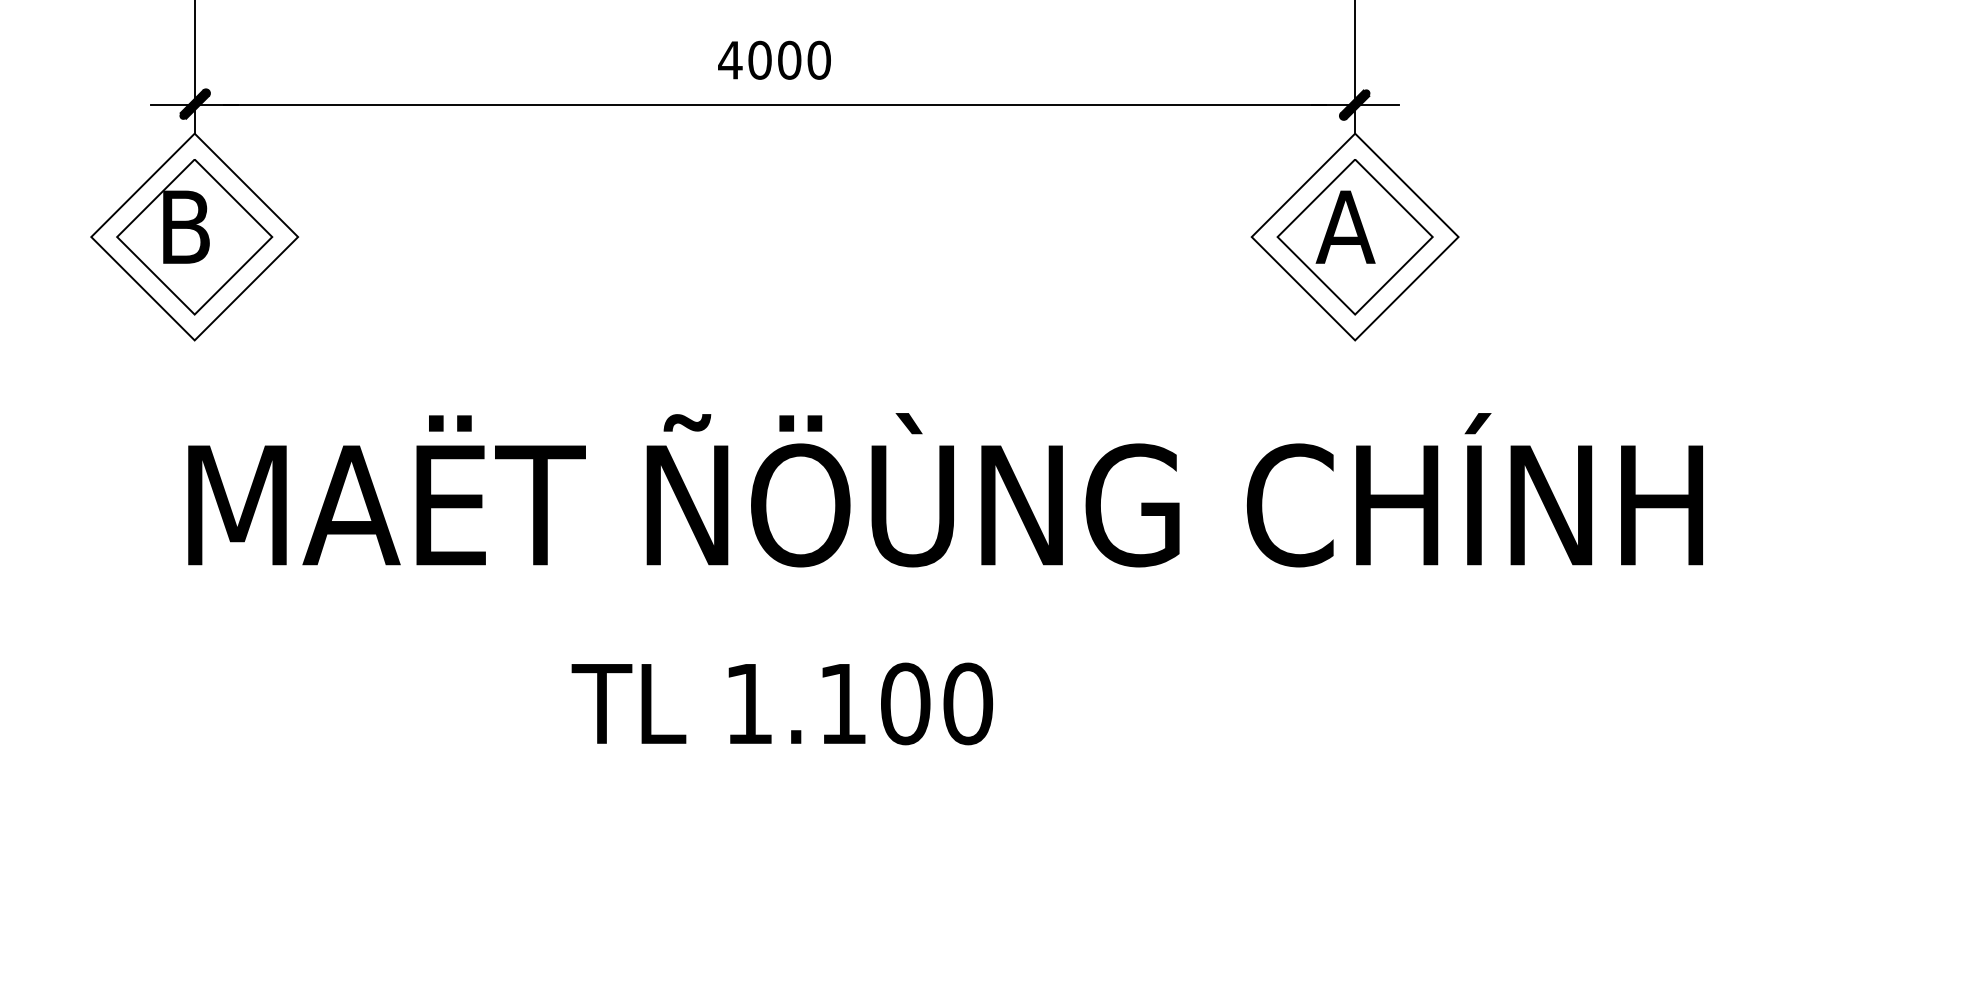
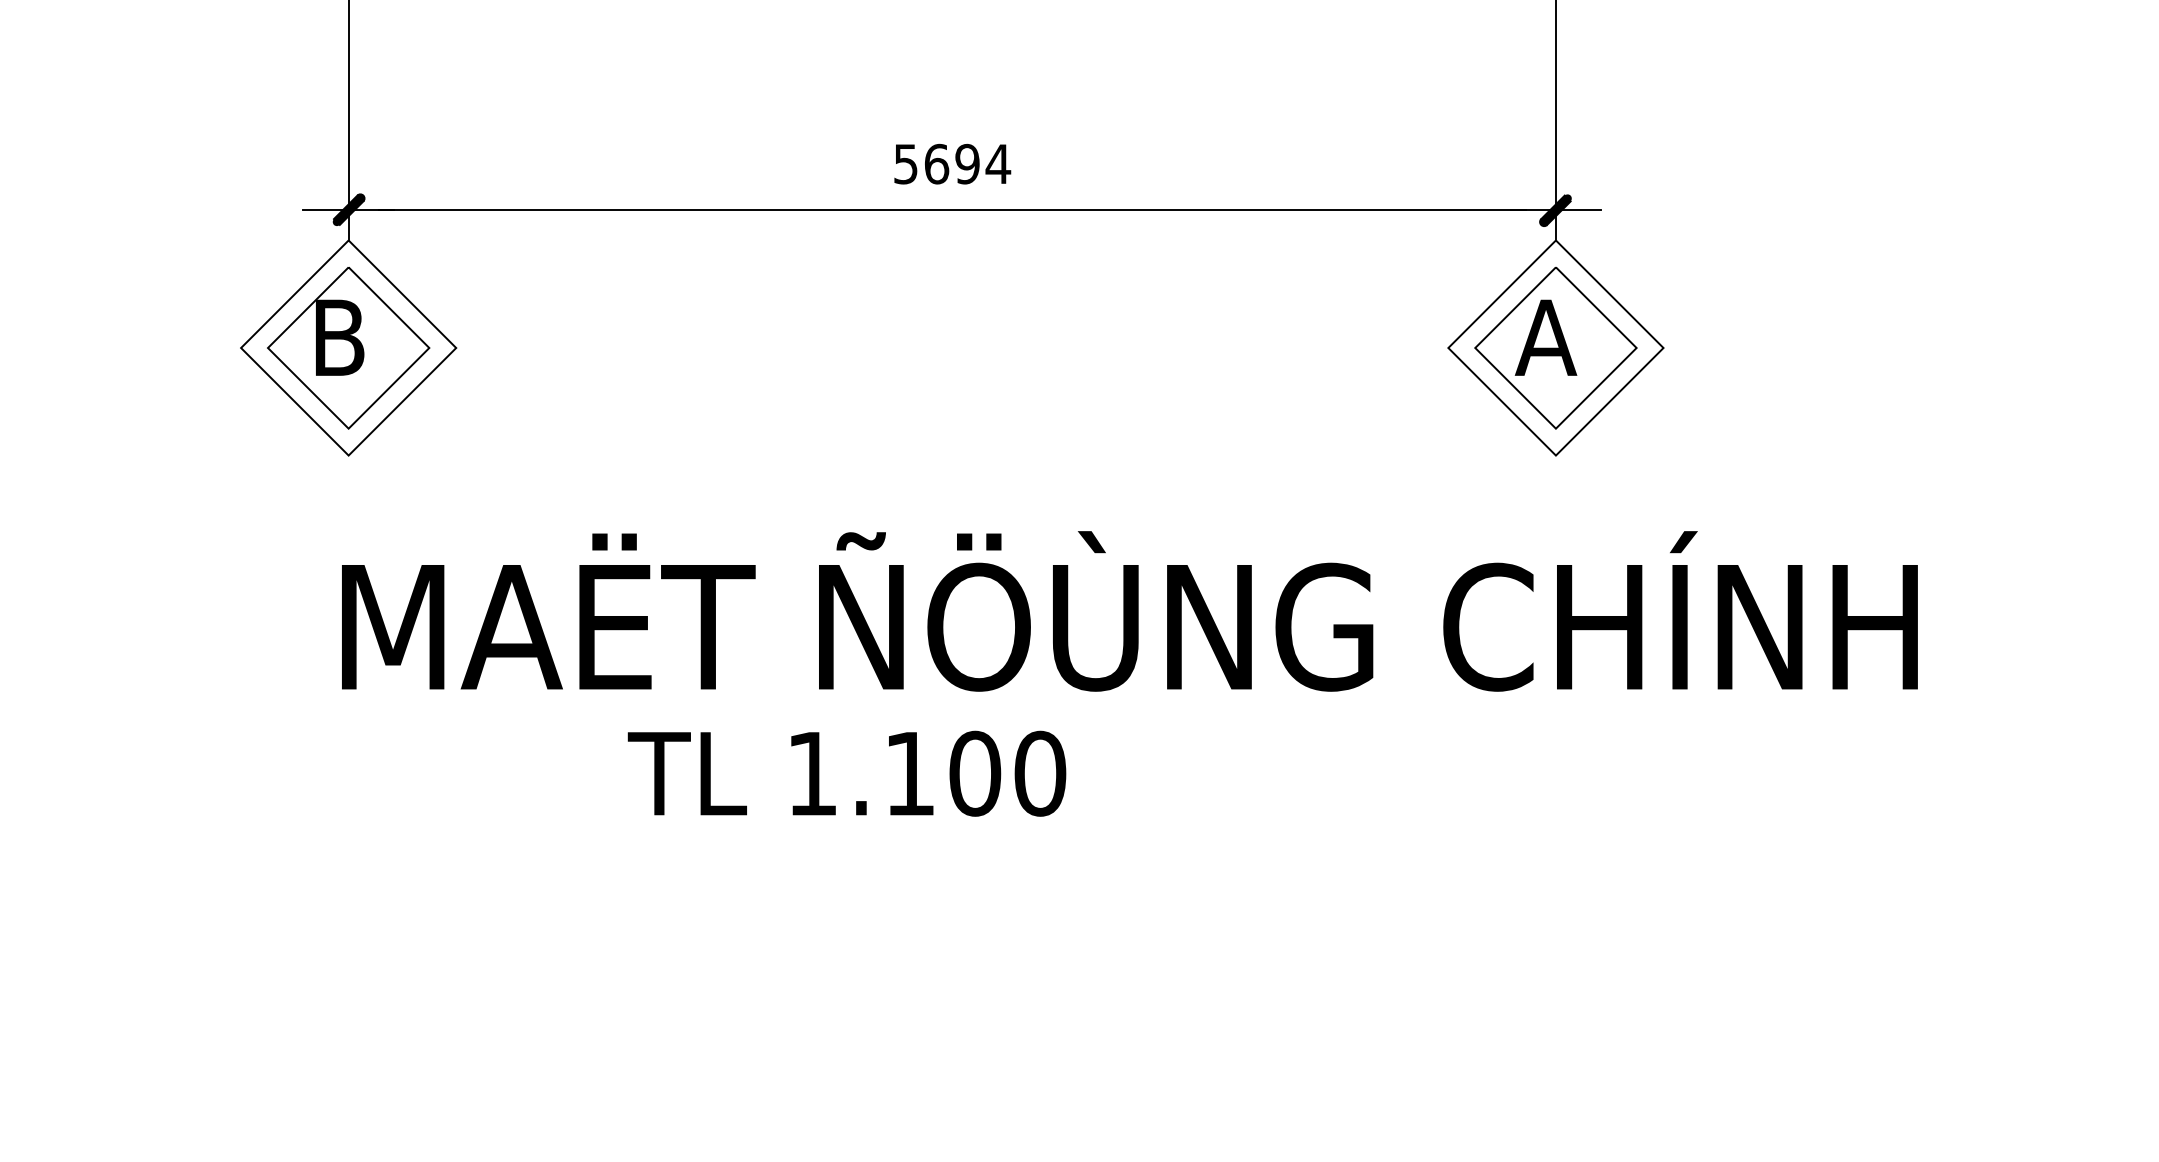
text: (775, 59) -> (952, 163), 4000 -> 5694
text: (781, 703) -> (846, 773), moved

